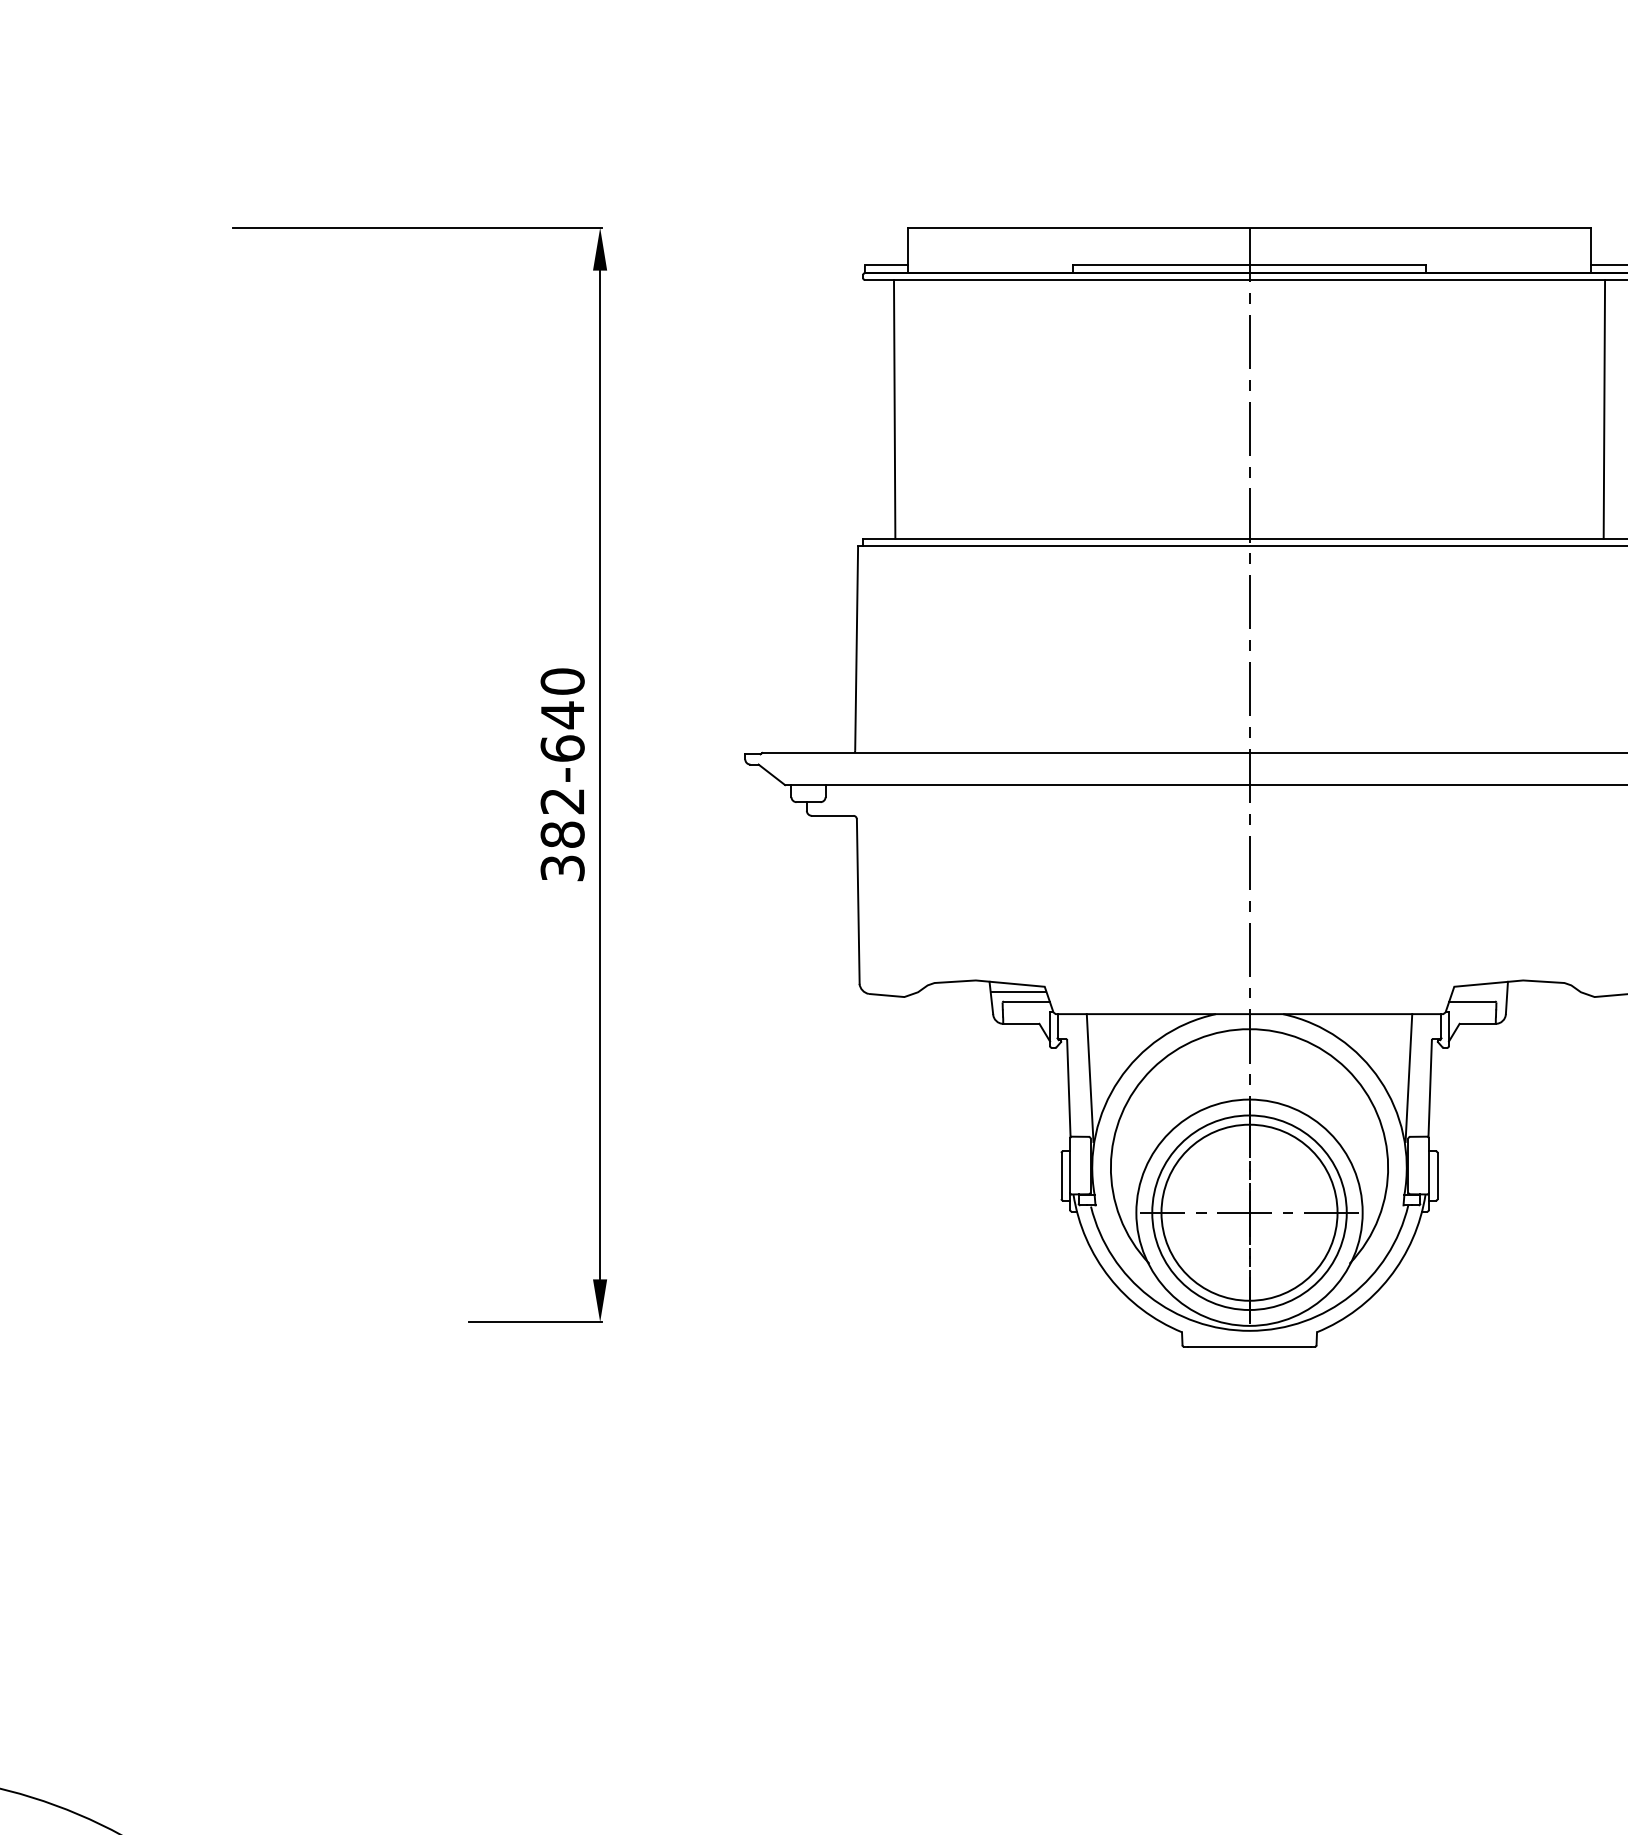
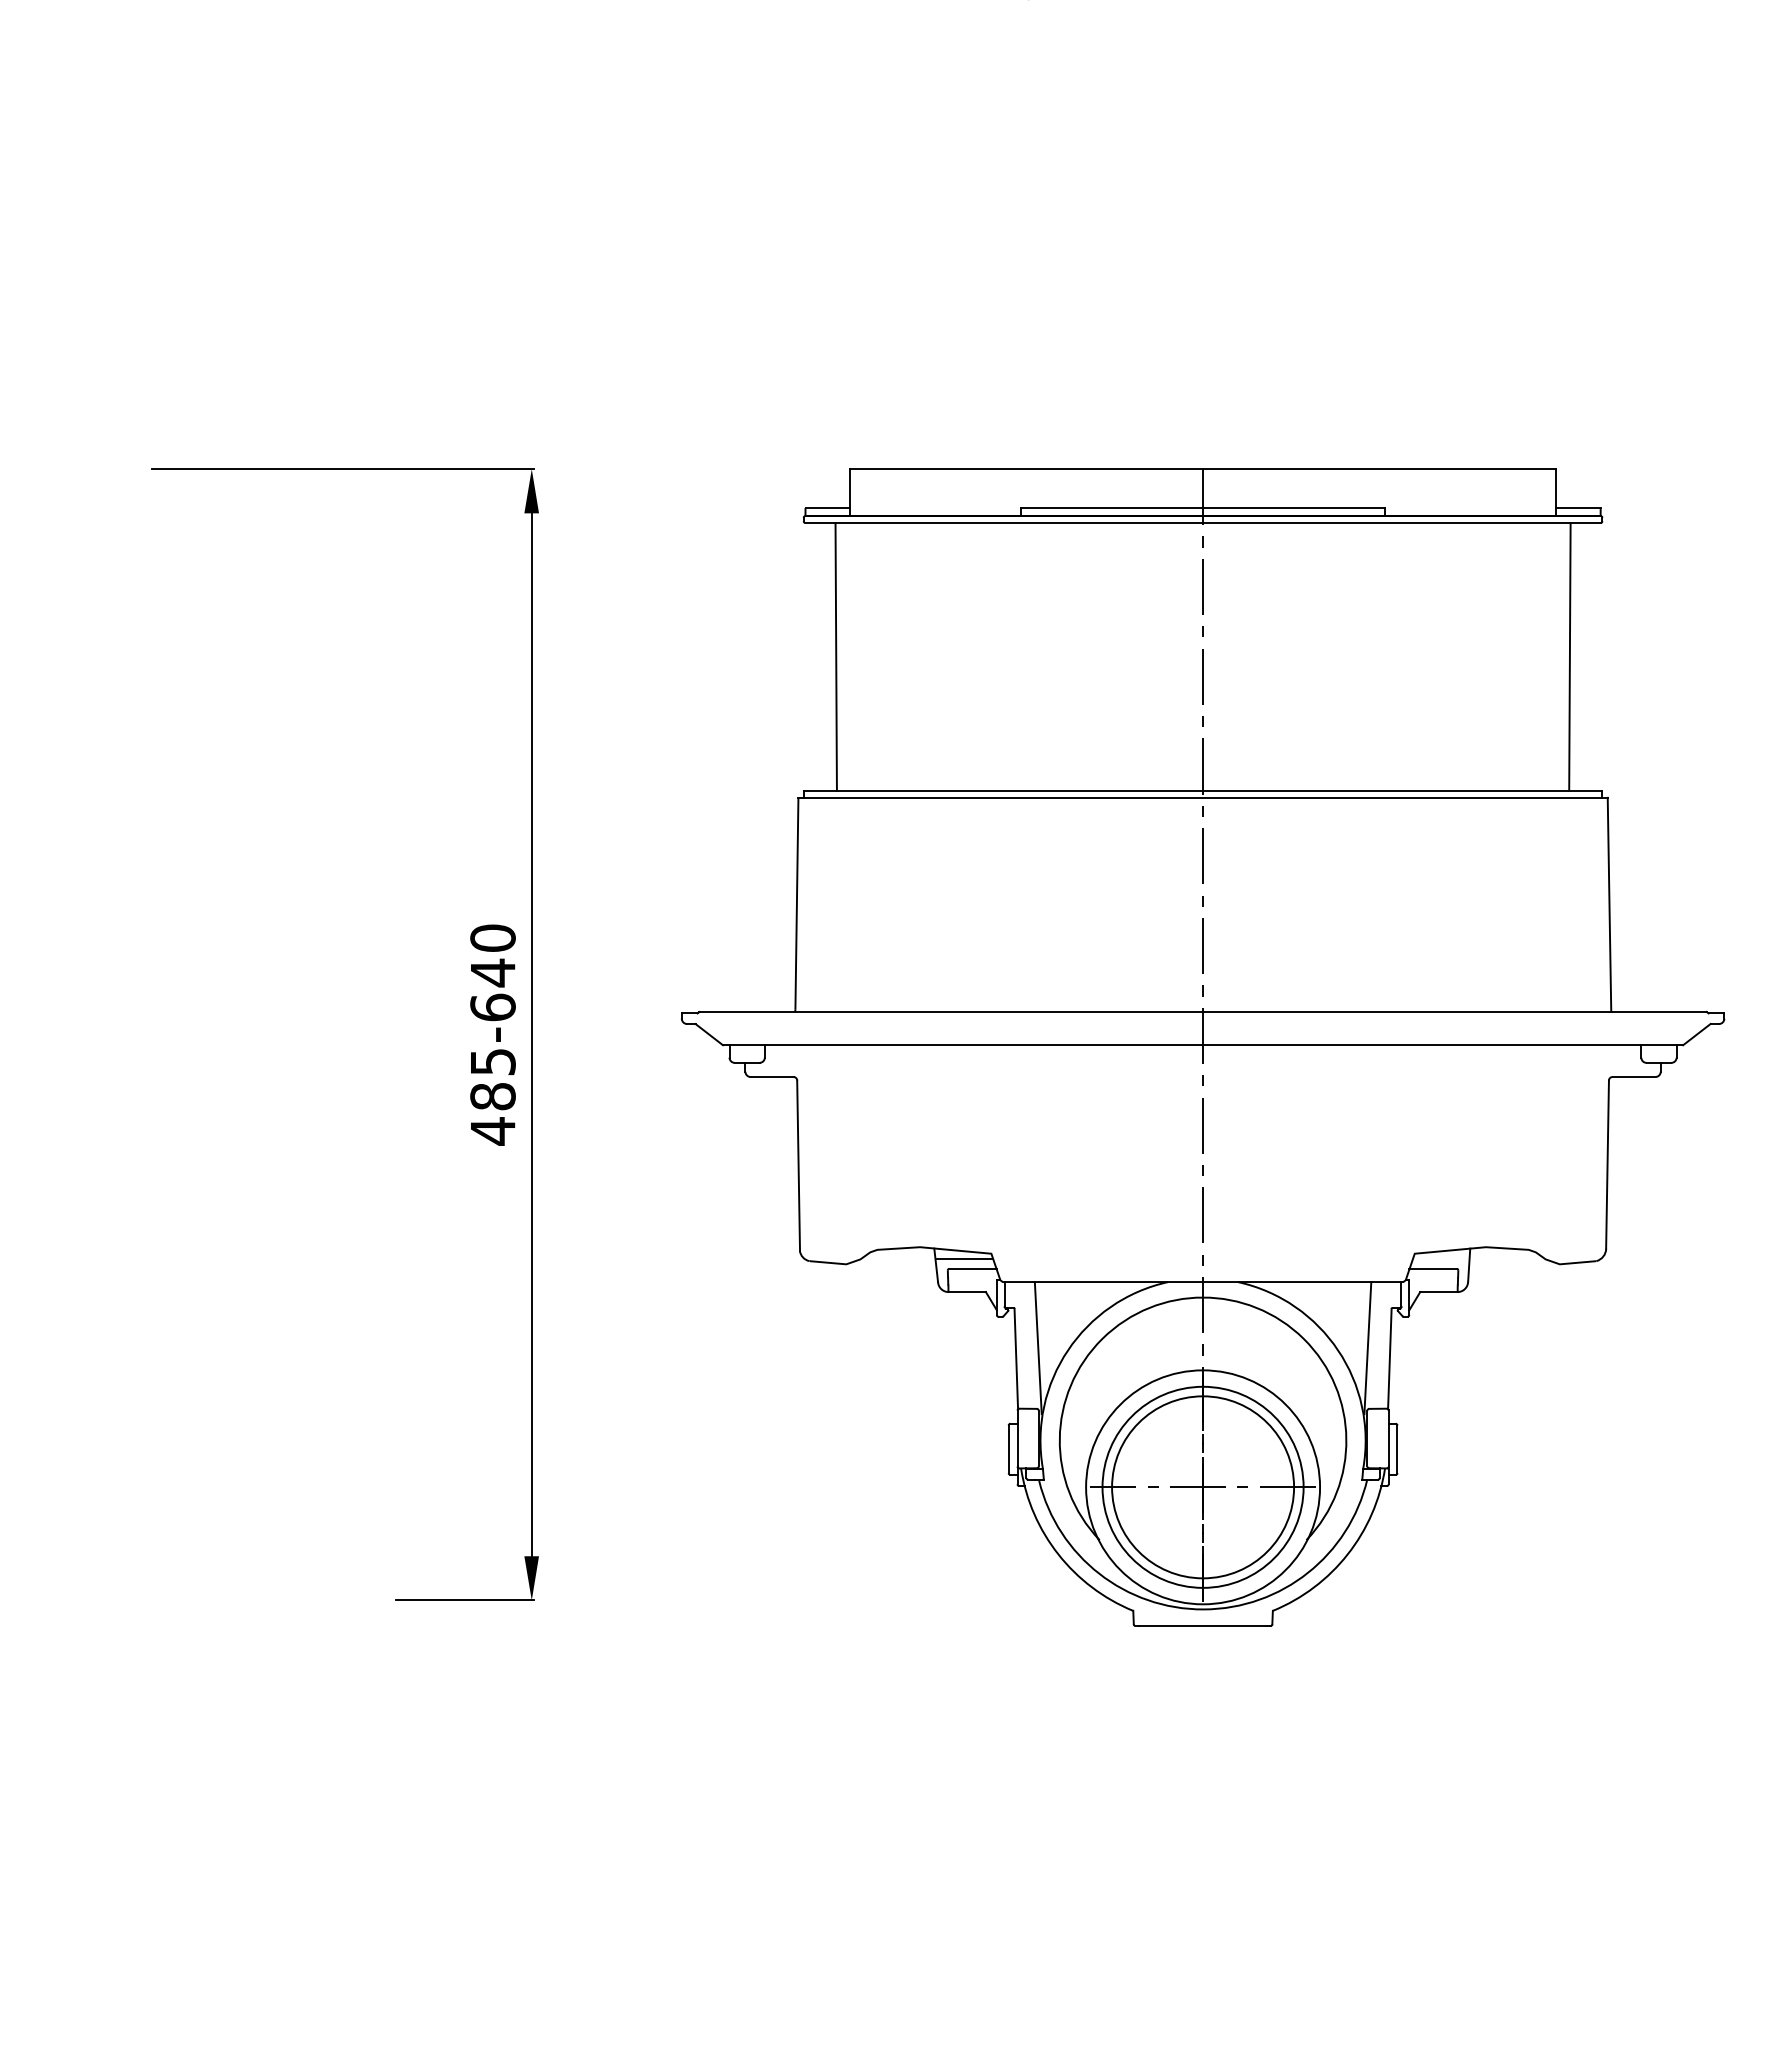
text: (562, 835) -> (492, 1097), 382-640 -> 485-640

